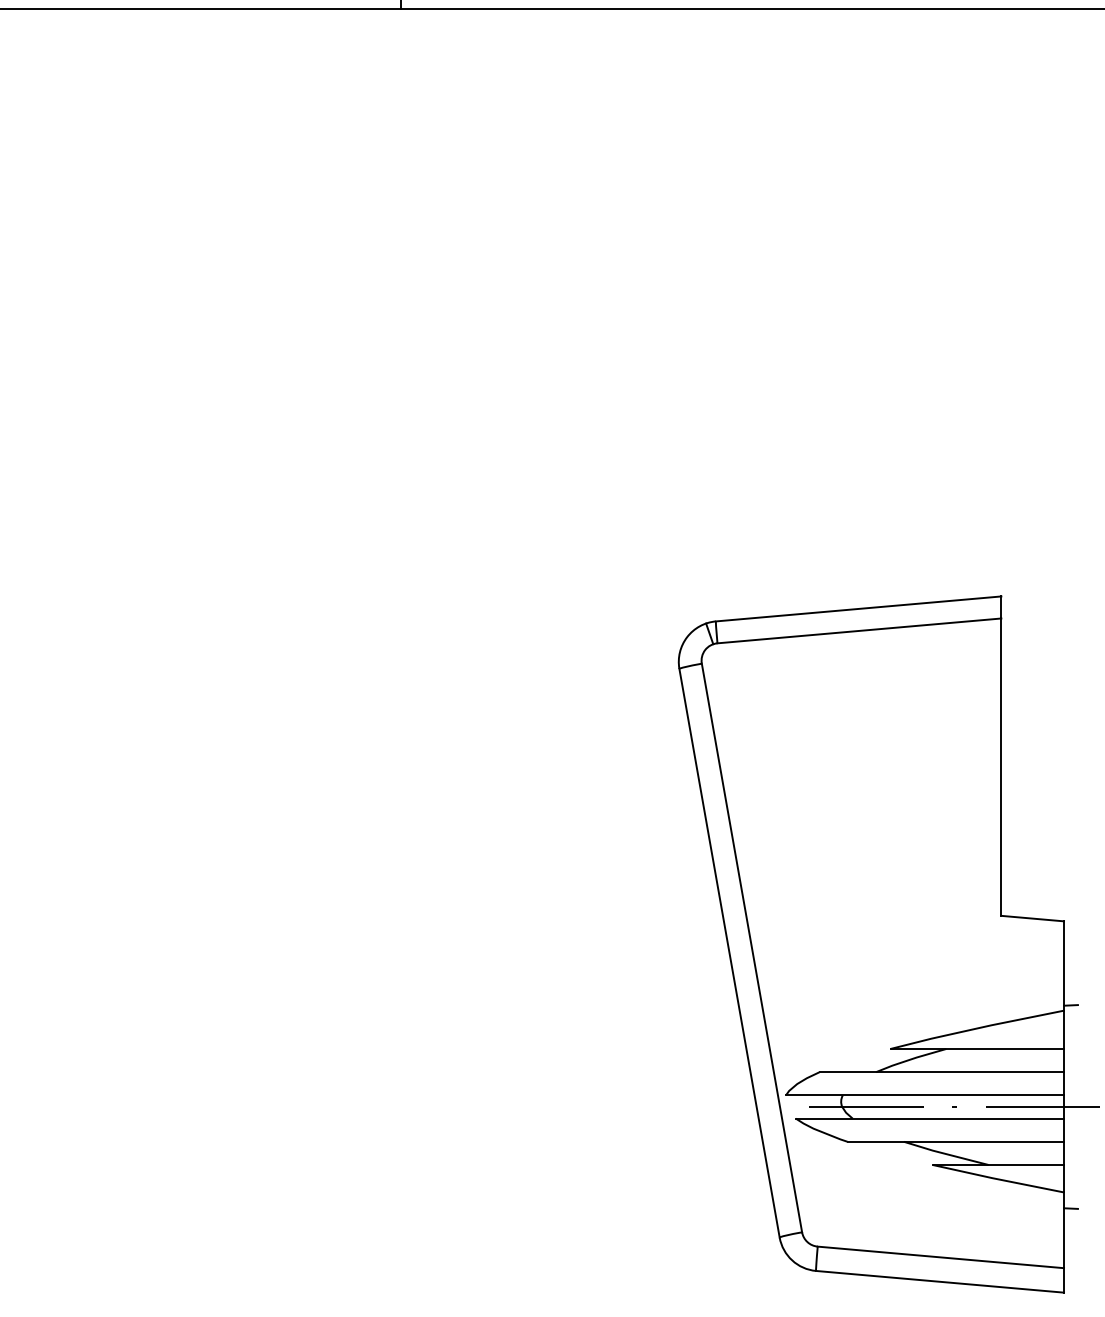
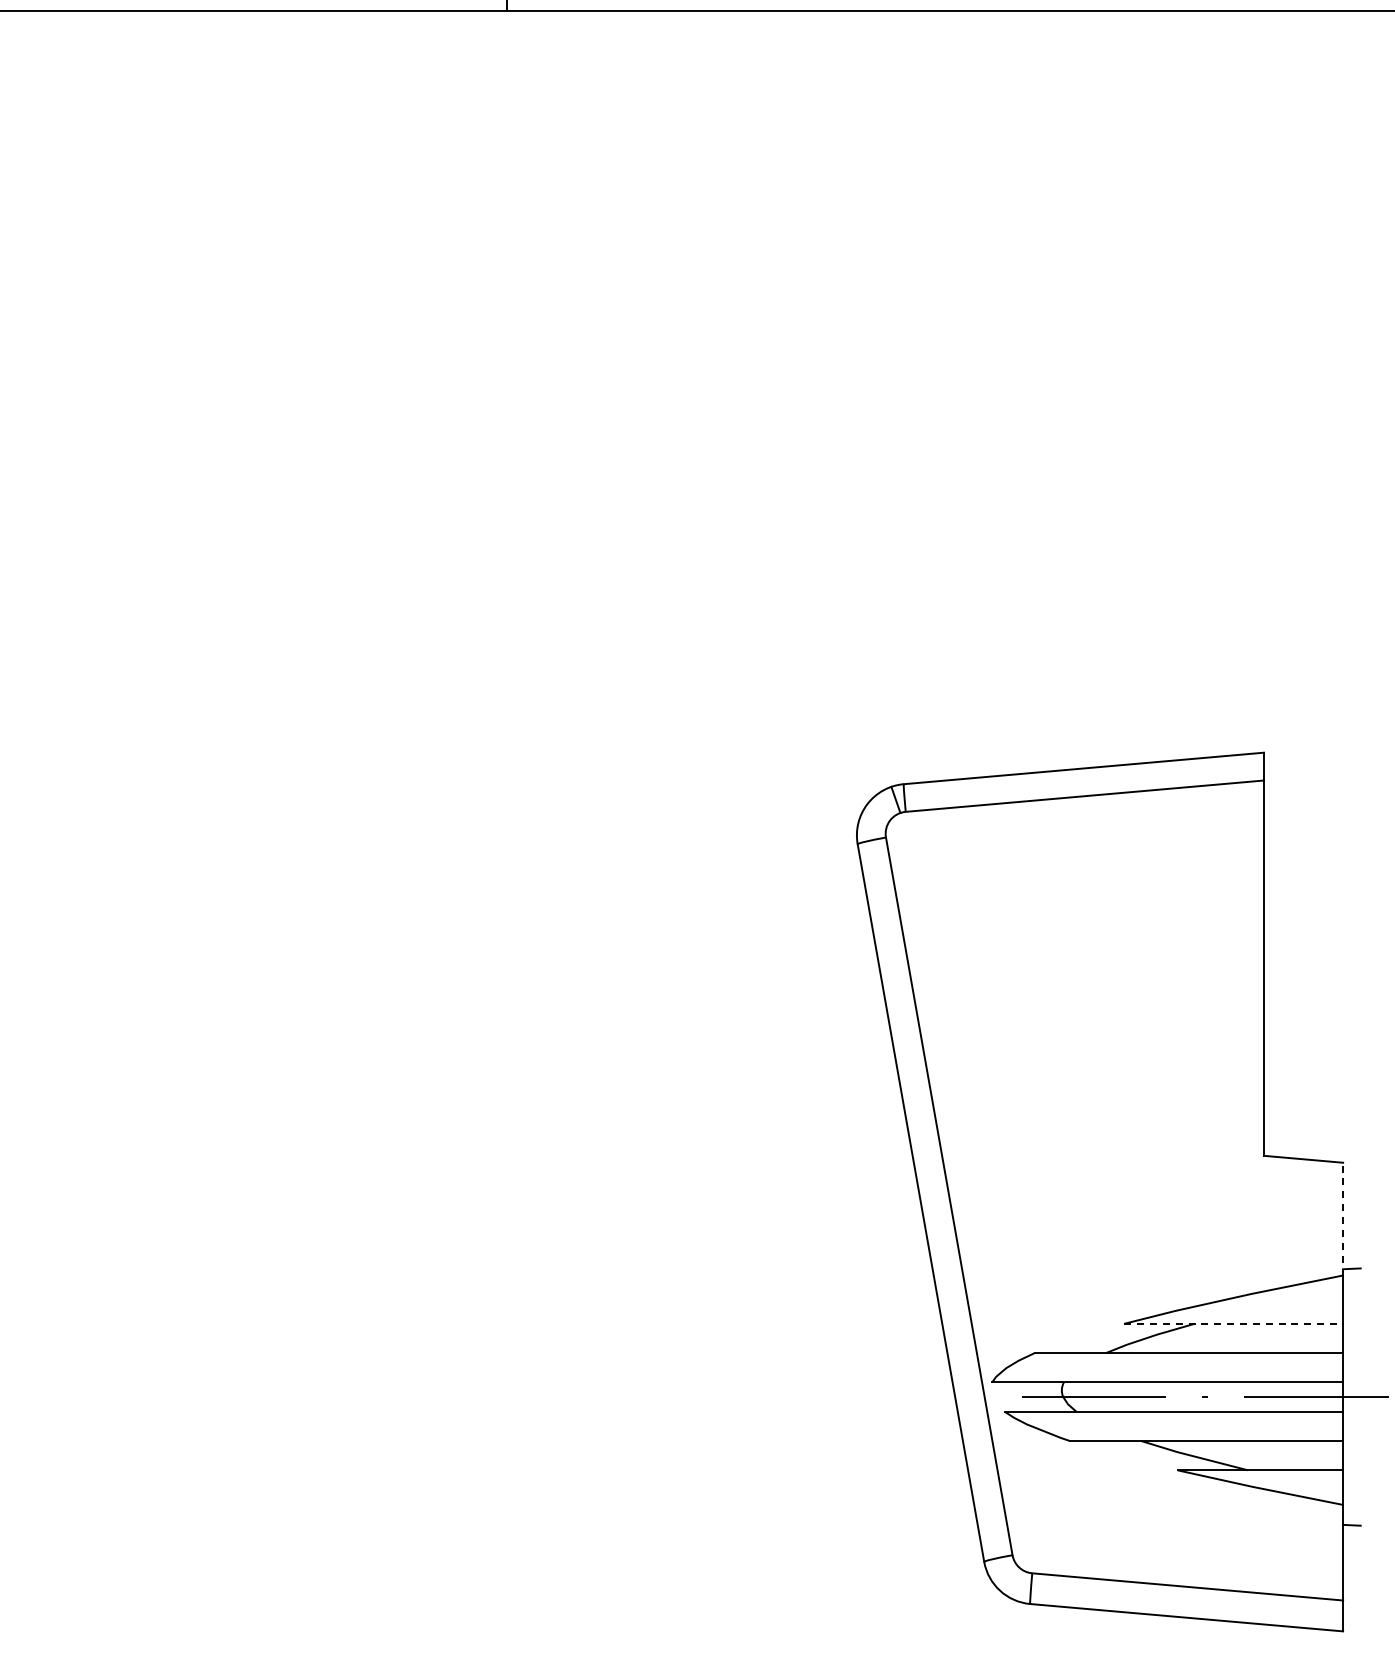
line: (1064, 965) -> (1343, 1218), solid -> dashed
line: (977, 1048) -> (1234, 1323), solid -> dashed

